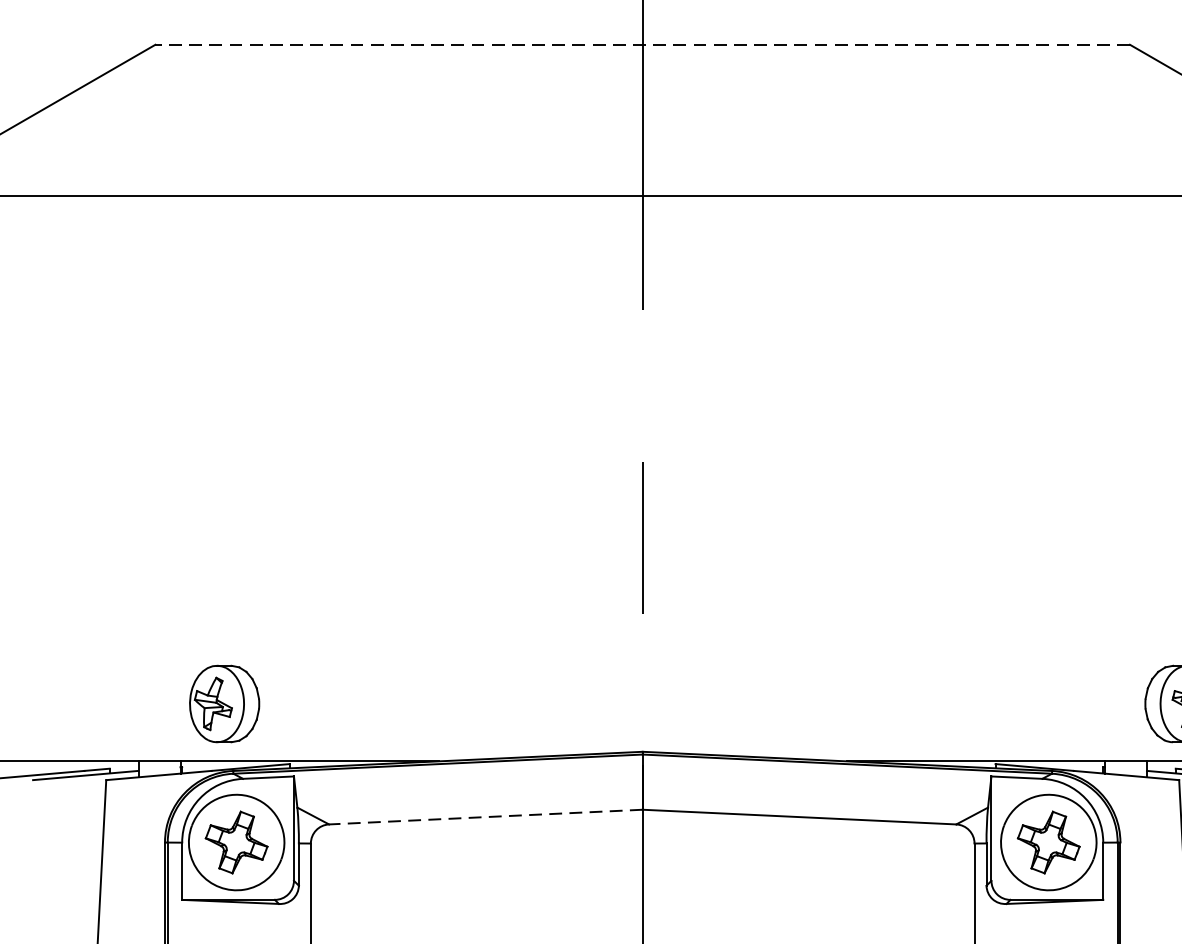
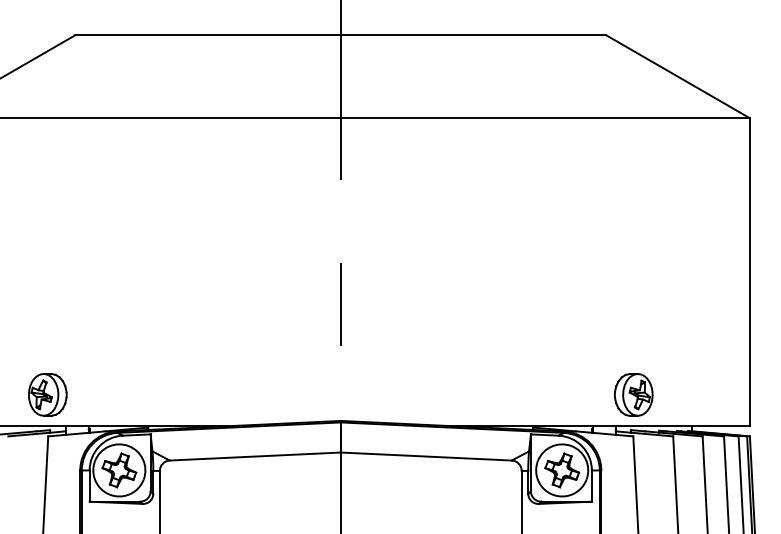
line: (642, 44) -> (340, 35), dashed -> solid
part: (224, 703) -> (47, 394), moved
line: (486, 817) -> (255, 456), dashed -> solid

